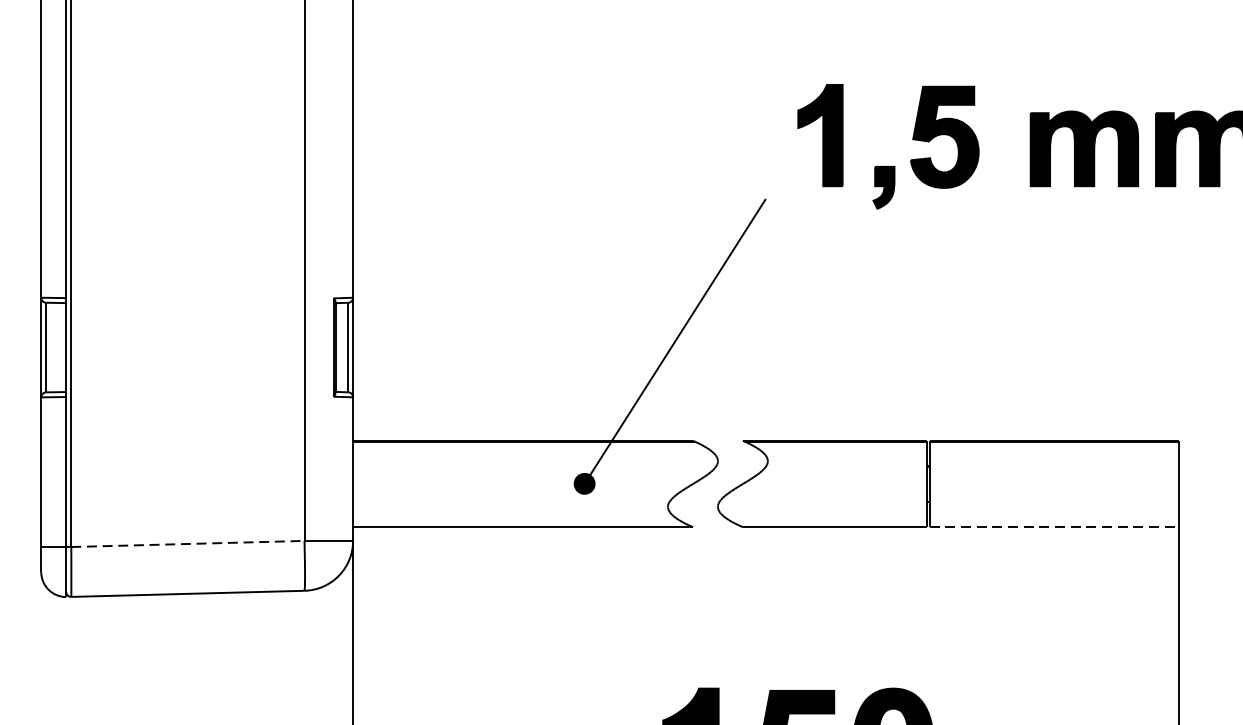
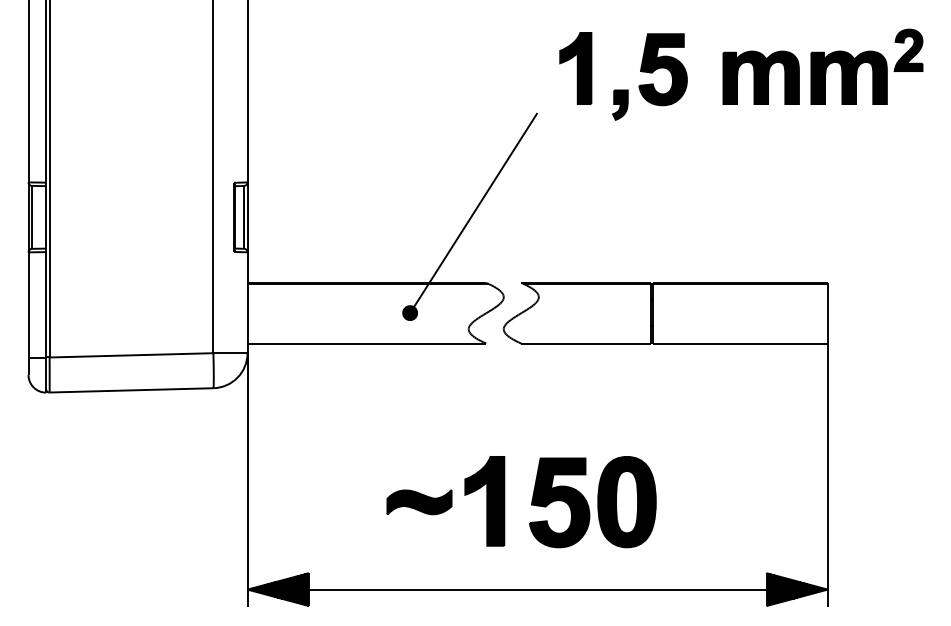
line: (1054, 527) -> (740, 343), dashed -> solid
line: (187, 544) -> (131, 355), dashed -> solid

